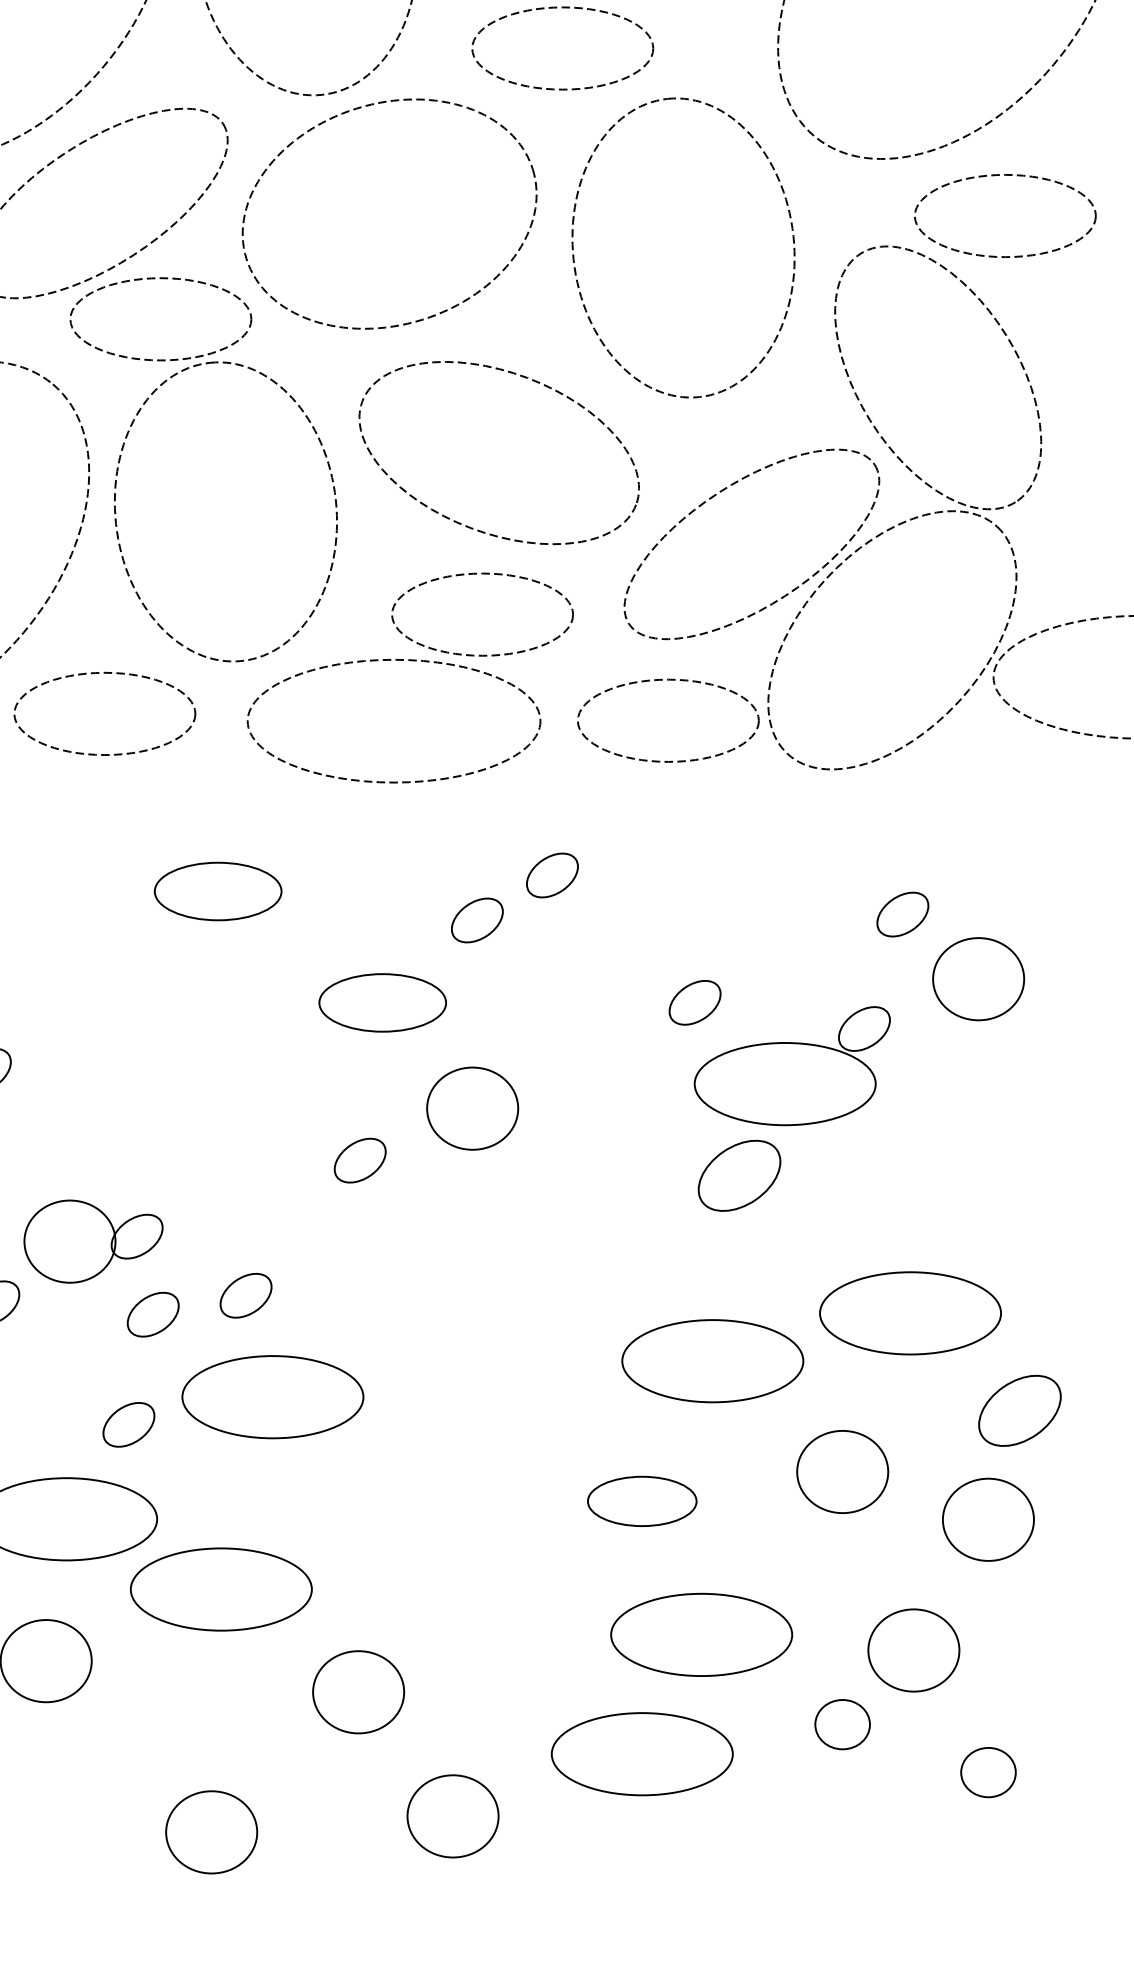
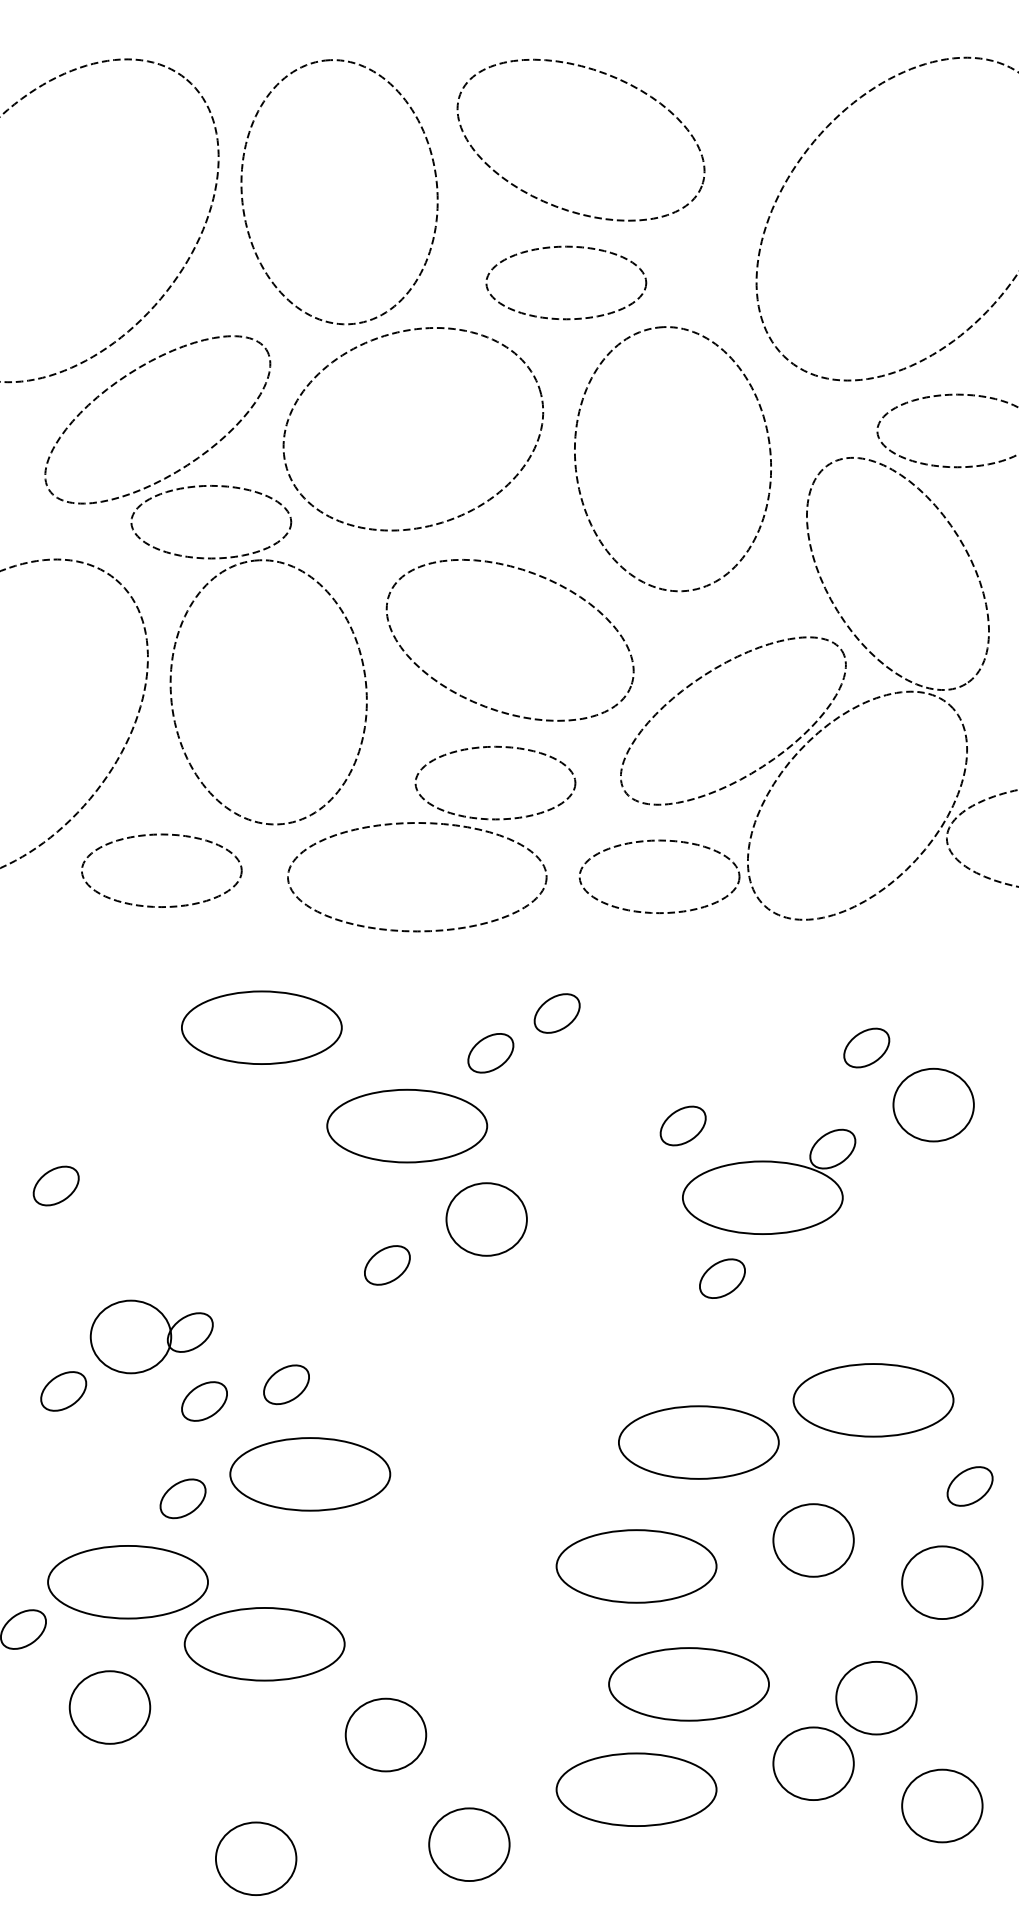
part: (217, 891) -> (261, 1027), size x1.43
part: (382, 1002) -> (407, 1125), size x1.43
part: (739, 1175) -> (722, 1278), size x0.62
part: (1019, 1410) -> (969, 1486), size x0.62
part: (642, 1501) -> (636, 1566), size x1.67
part: (842, 1724) -> (813, 1763), size x1.67
part: (988, 1772) -> (942, 1805), size x1.67

